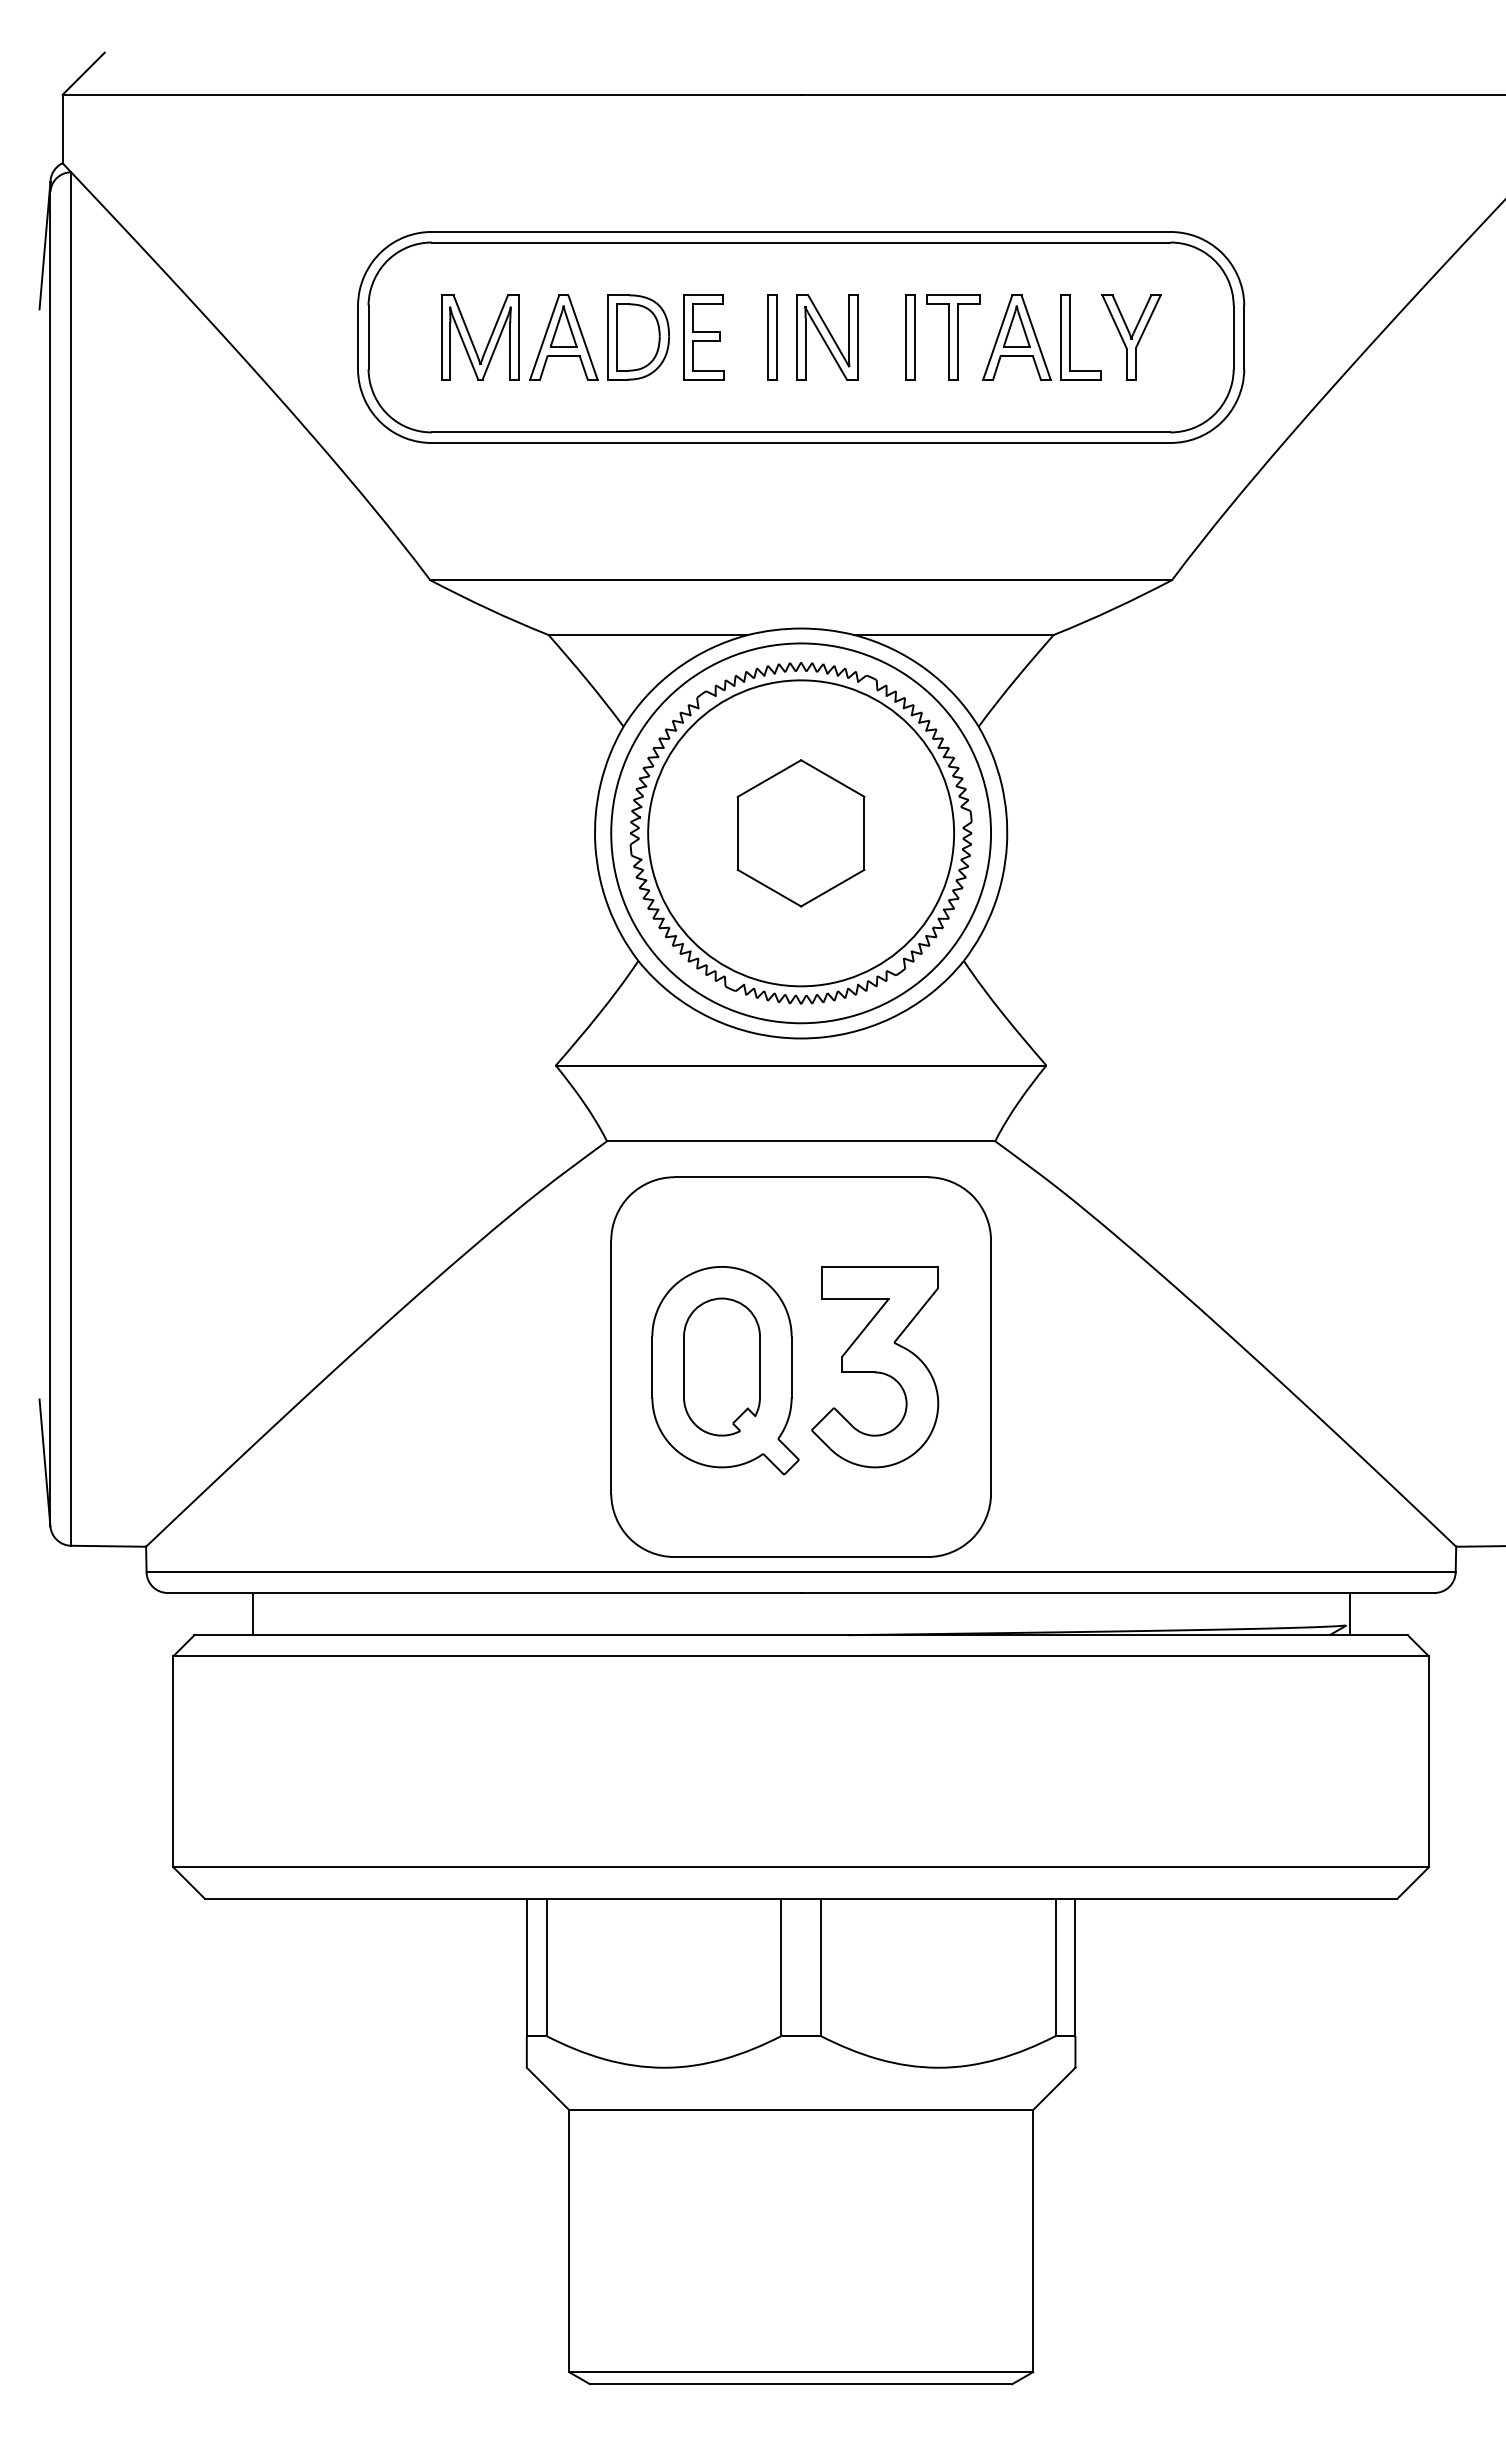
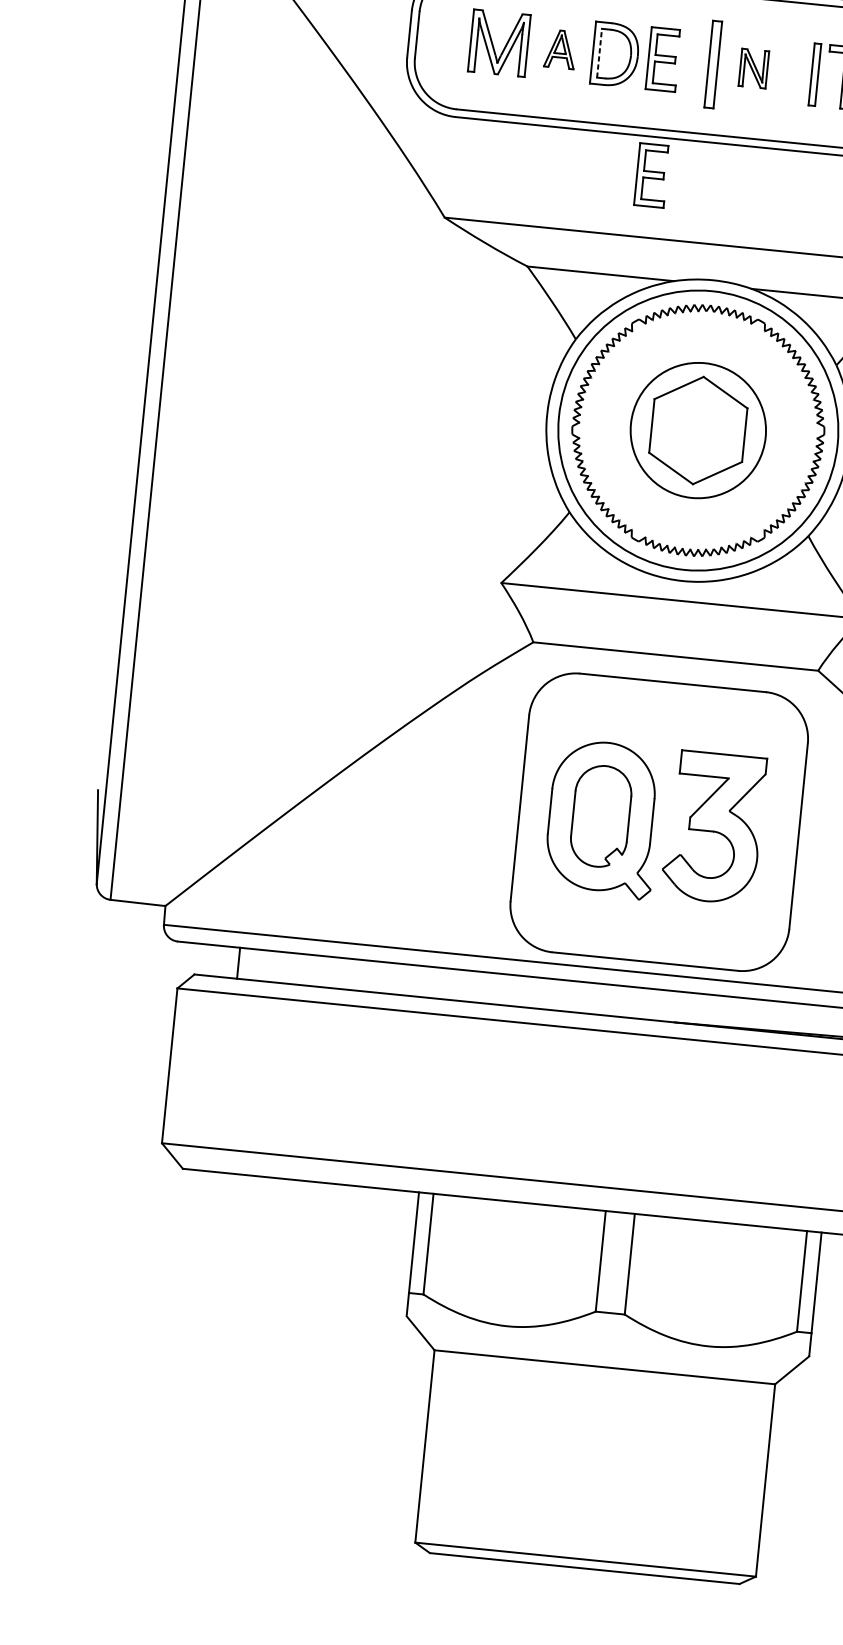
line: (616, 336) -> (599, 52), solid -> dashed
part: (563, 337) -> (560, 49), size x0.6
part: (772, 337) -> (713, 64), size x1.4
part: (827, 337) -> (754, 68), size x0.6
part: (703, 495) -> (651, 175), added
circle: (801, 833) -> (698, 430), size x0.6

